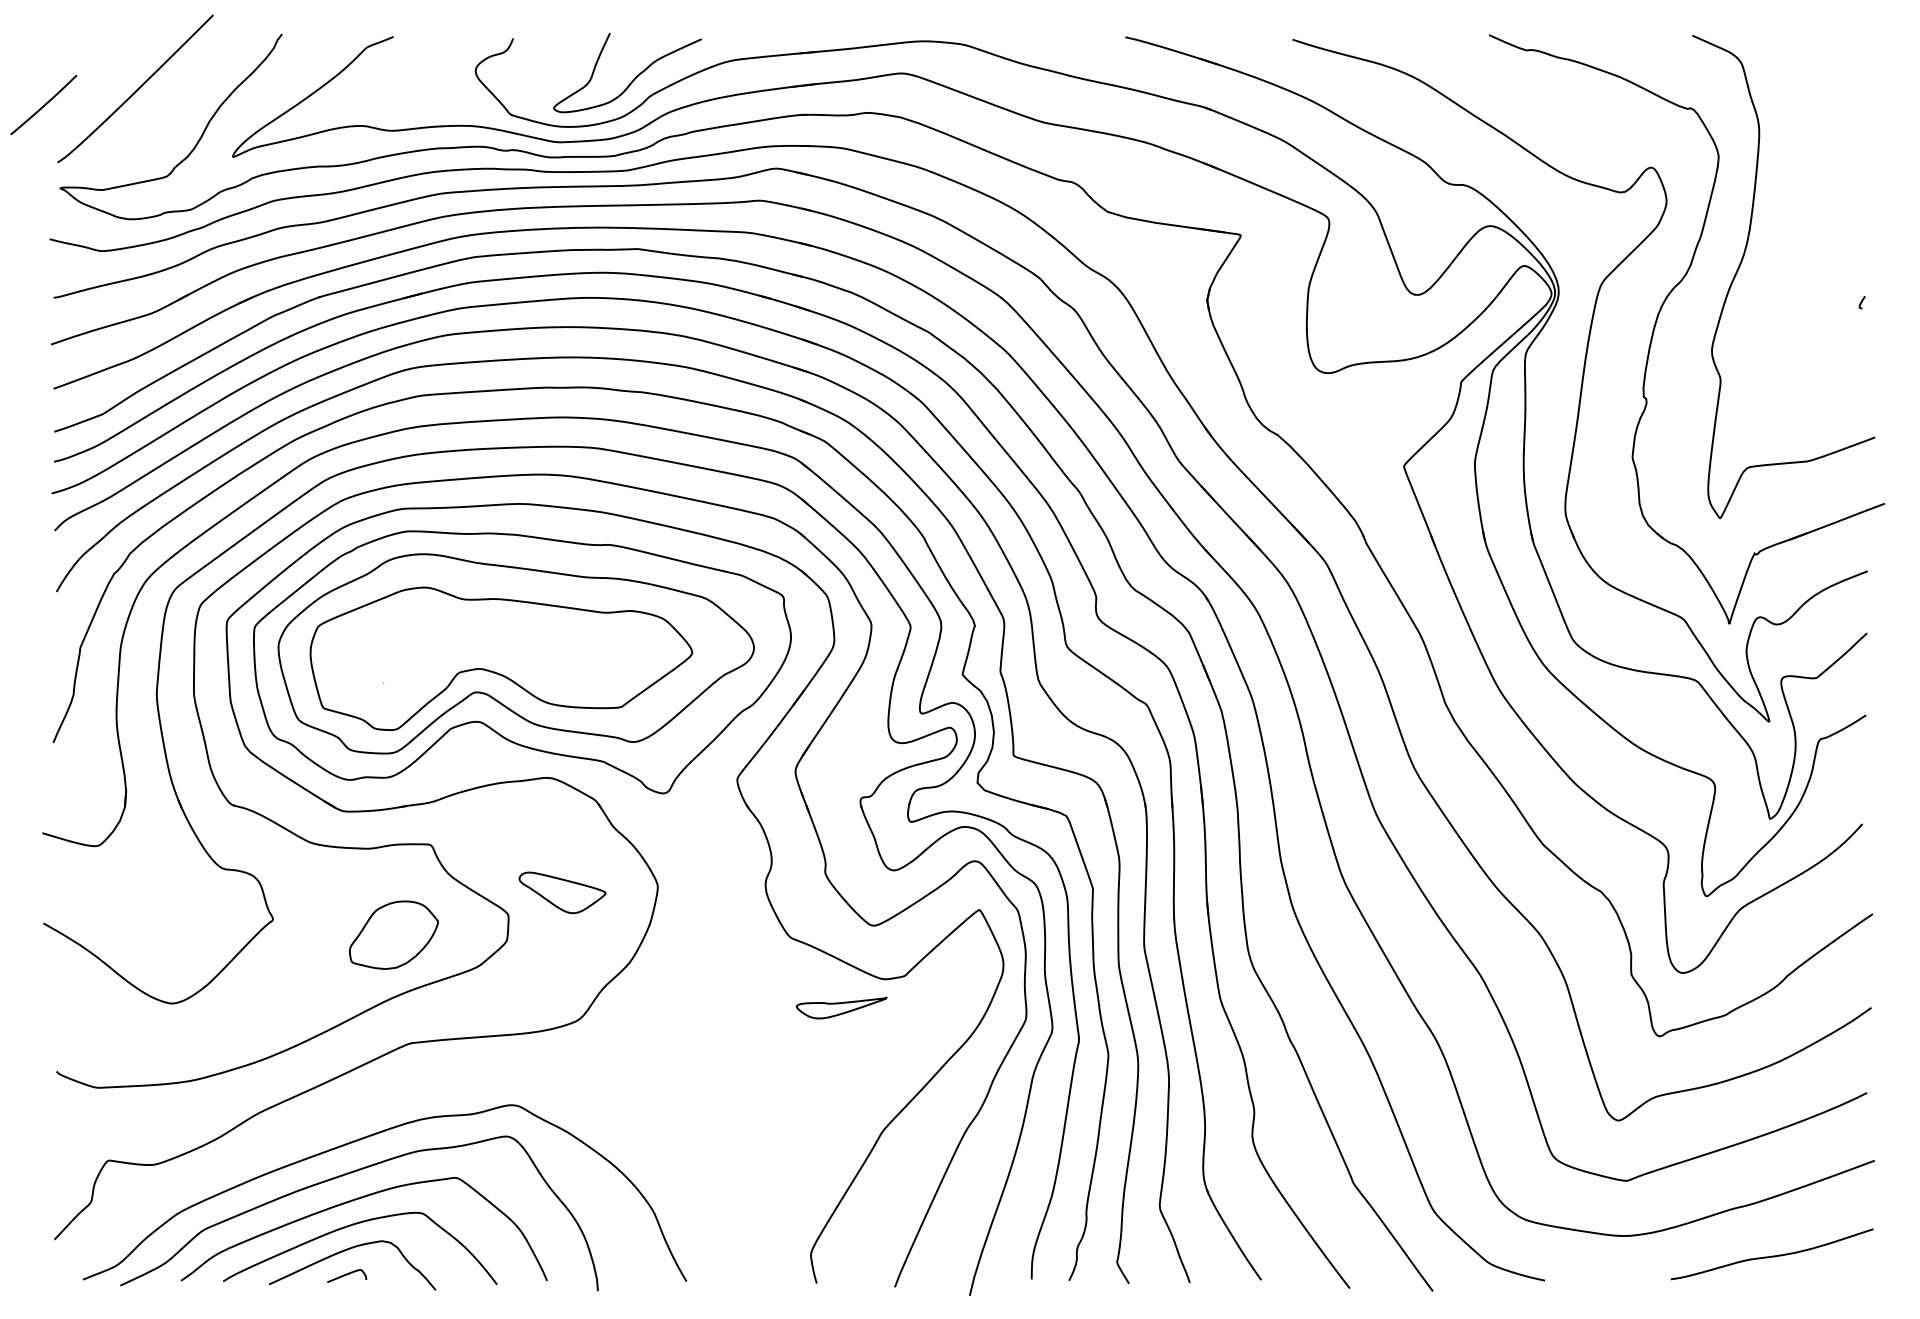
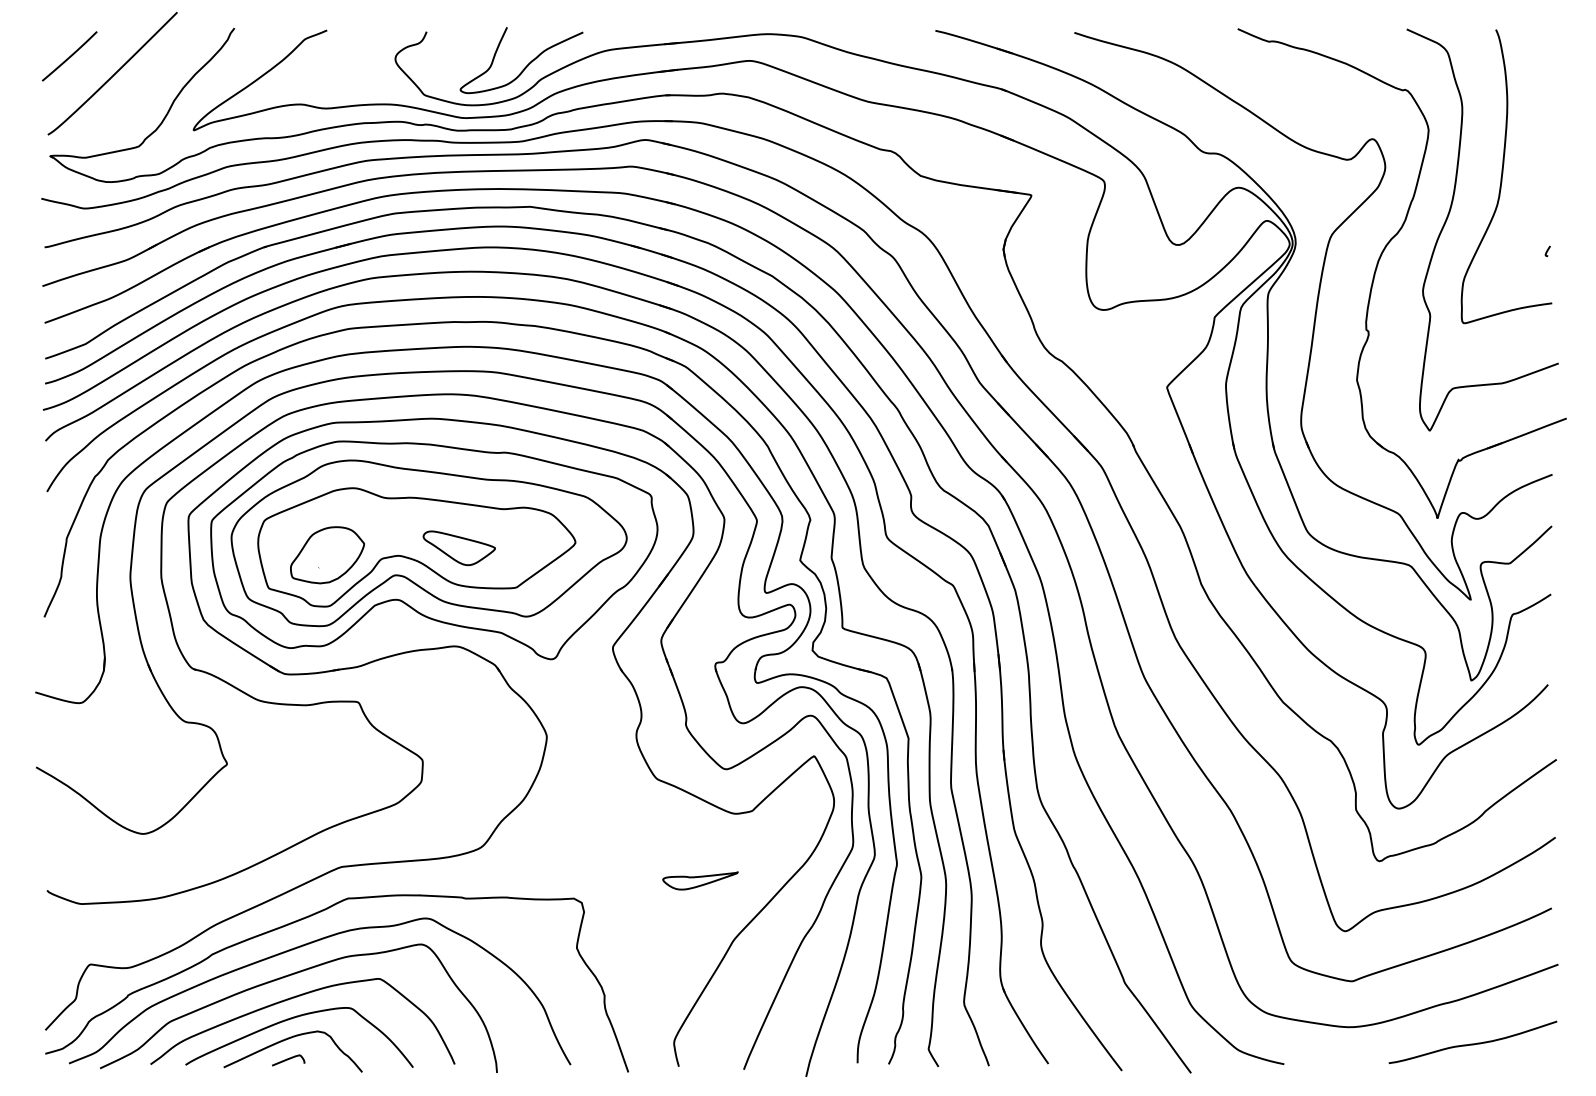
line: (43, 105) -> (69, 56), moved
curve: (1808, 209) -> (1503, 173), added
part: (562, 892) -> (459, 548), moved
part: (393, 934) -> (327, 554), moved
part: (841, 1007) -> (700, 880), moved
curve: (370, 1104) -> (308, 917), added

